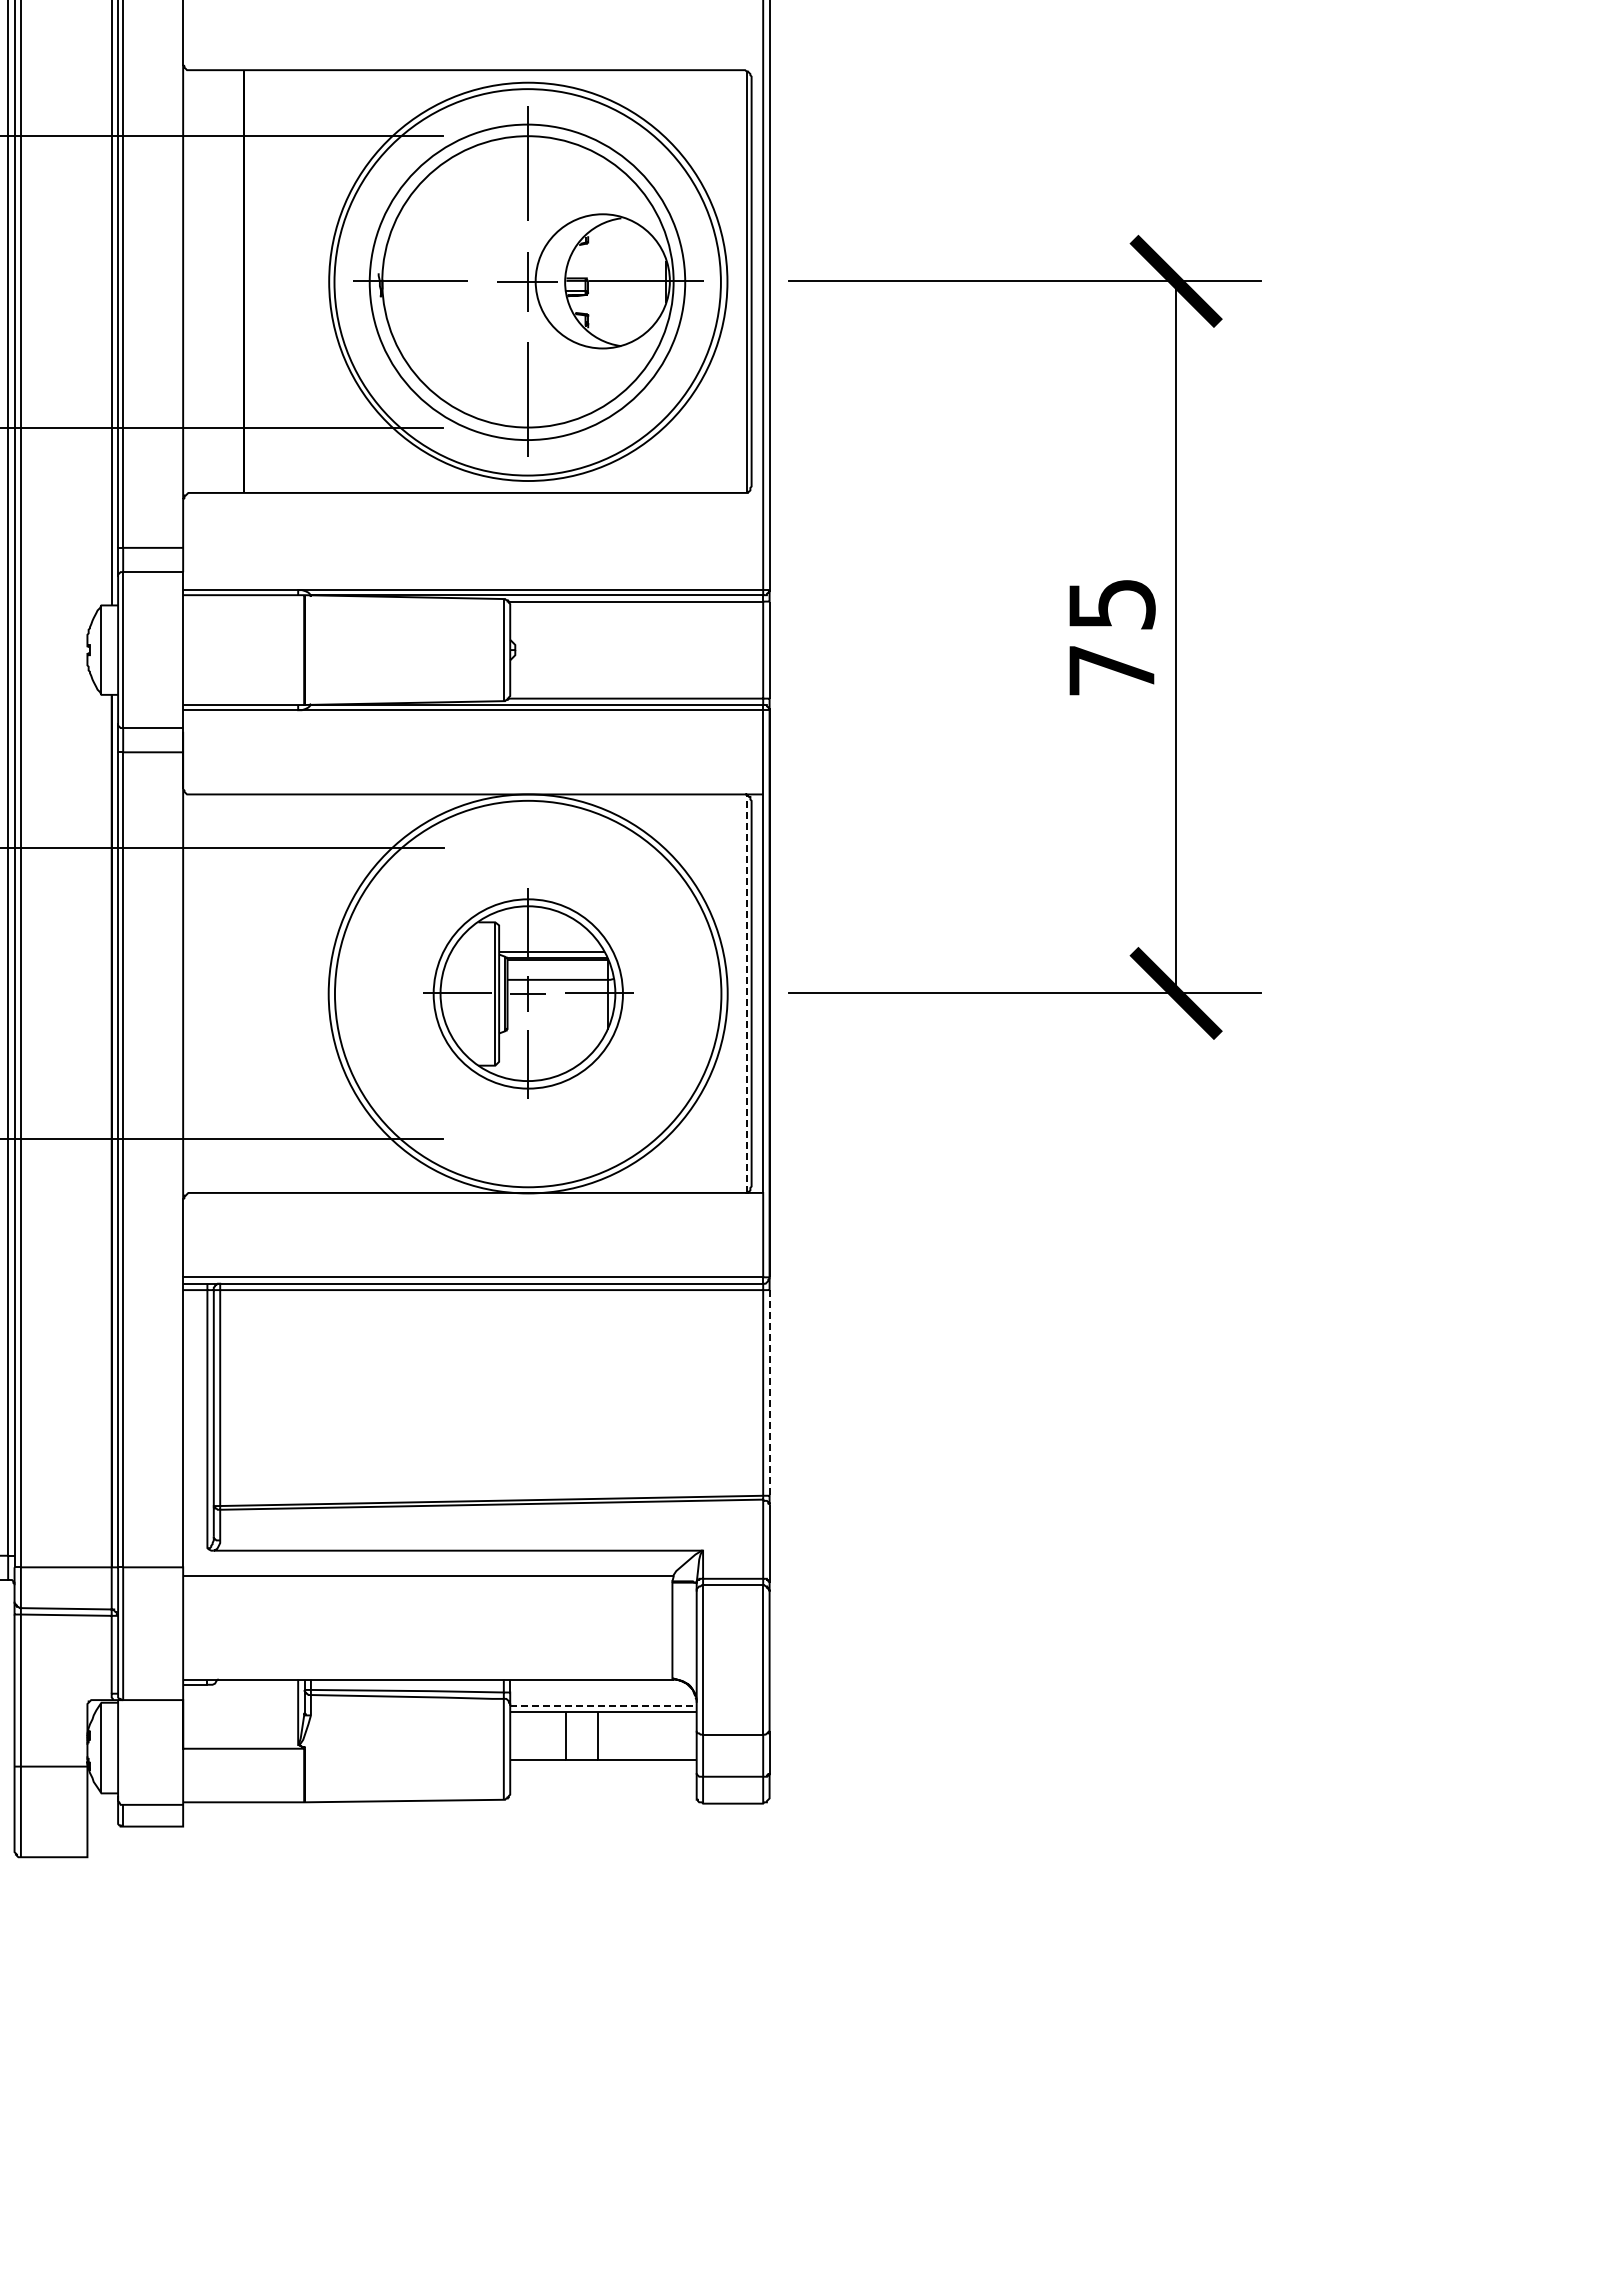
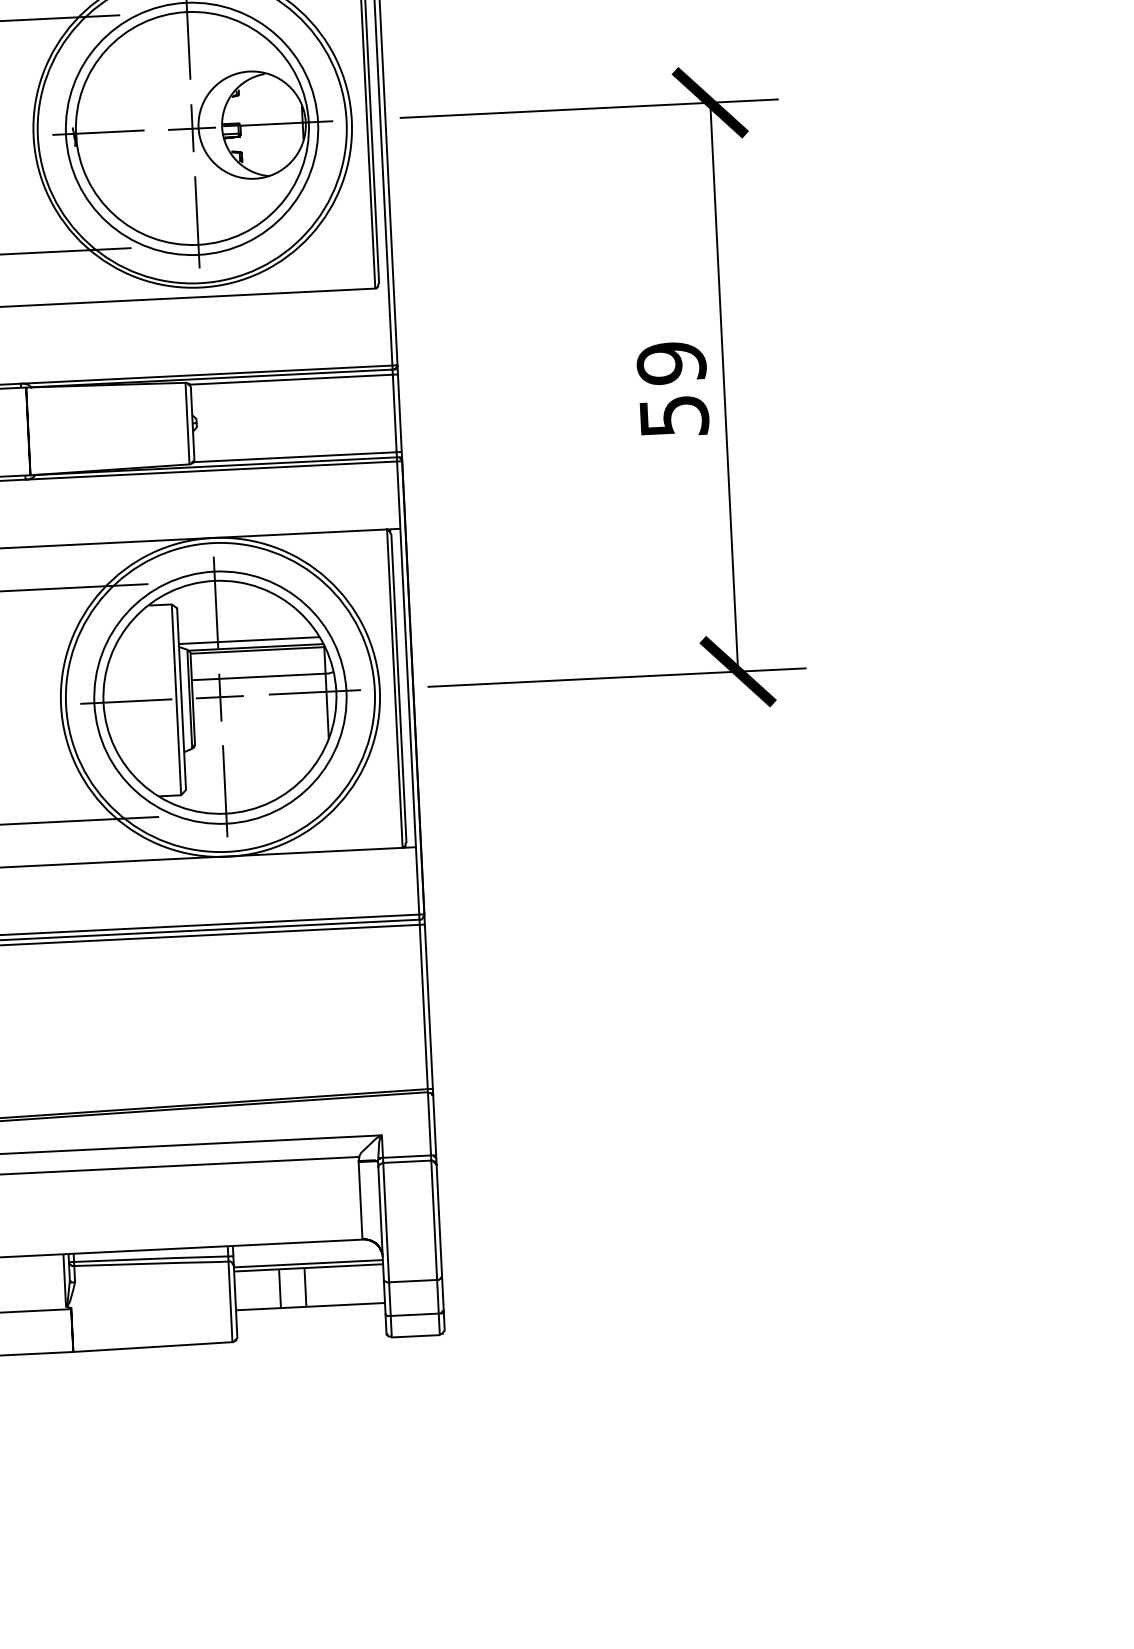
text: (1111, 636) -> (672, 389), 75 -> 59
part: (528, 993) -> (220, 697), size x1.67
line: (746, 994) -> (394, 689), dashed -> solid
line: (769, 1392) -> (428, 1006), dashed -> solid
line: (603, 1706) -> (308, 1263), dashed -> solid

